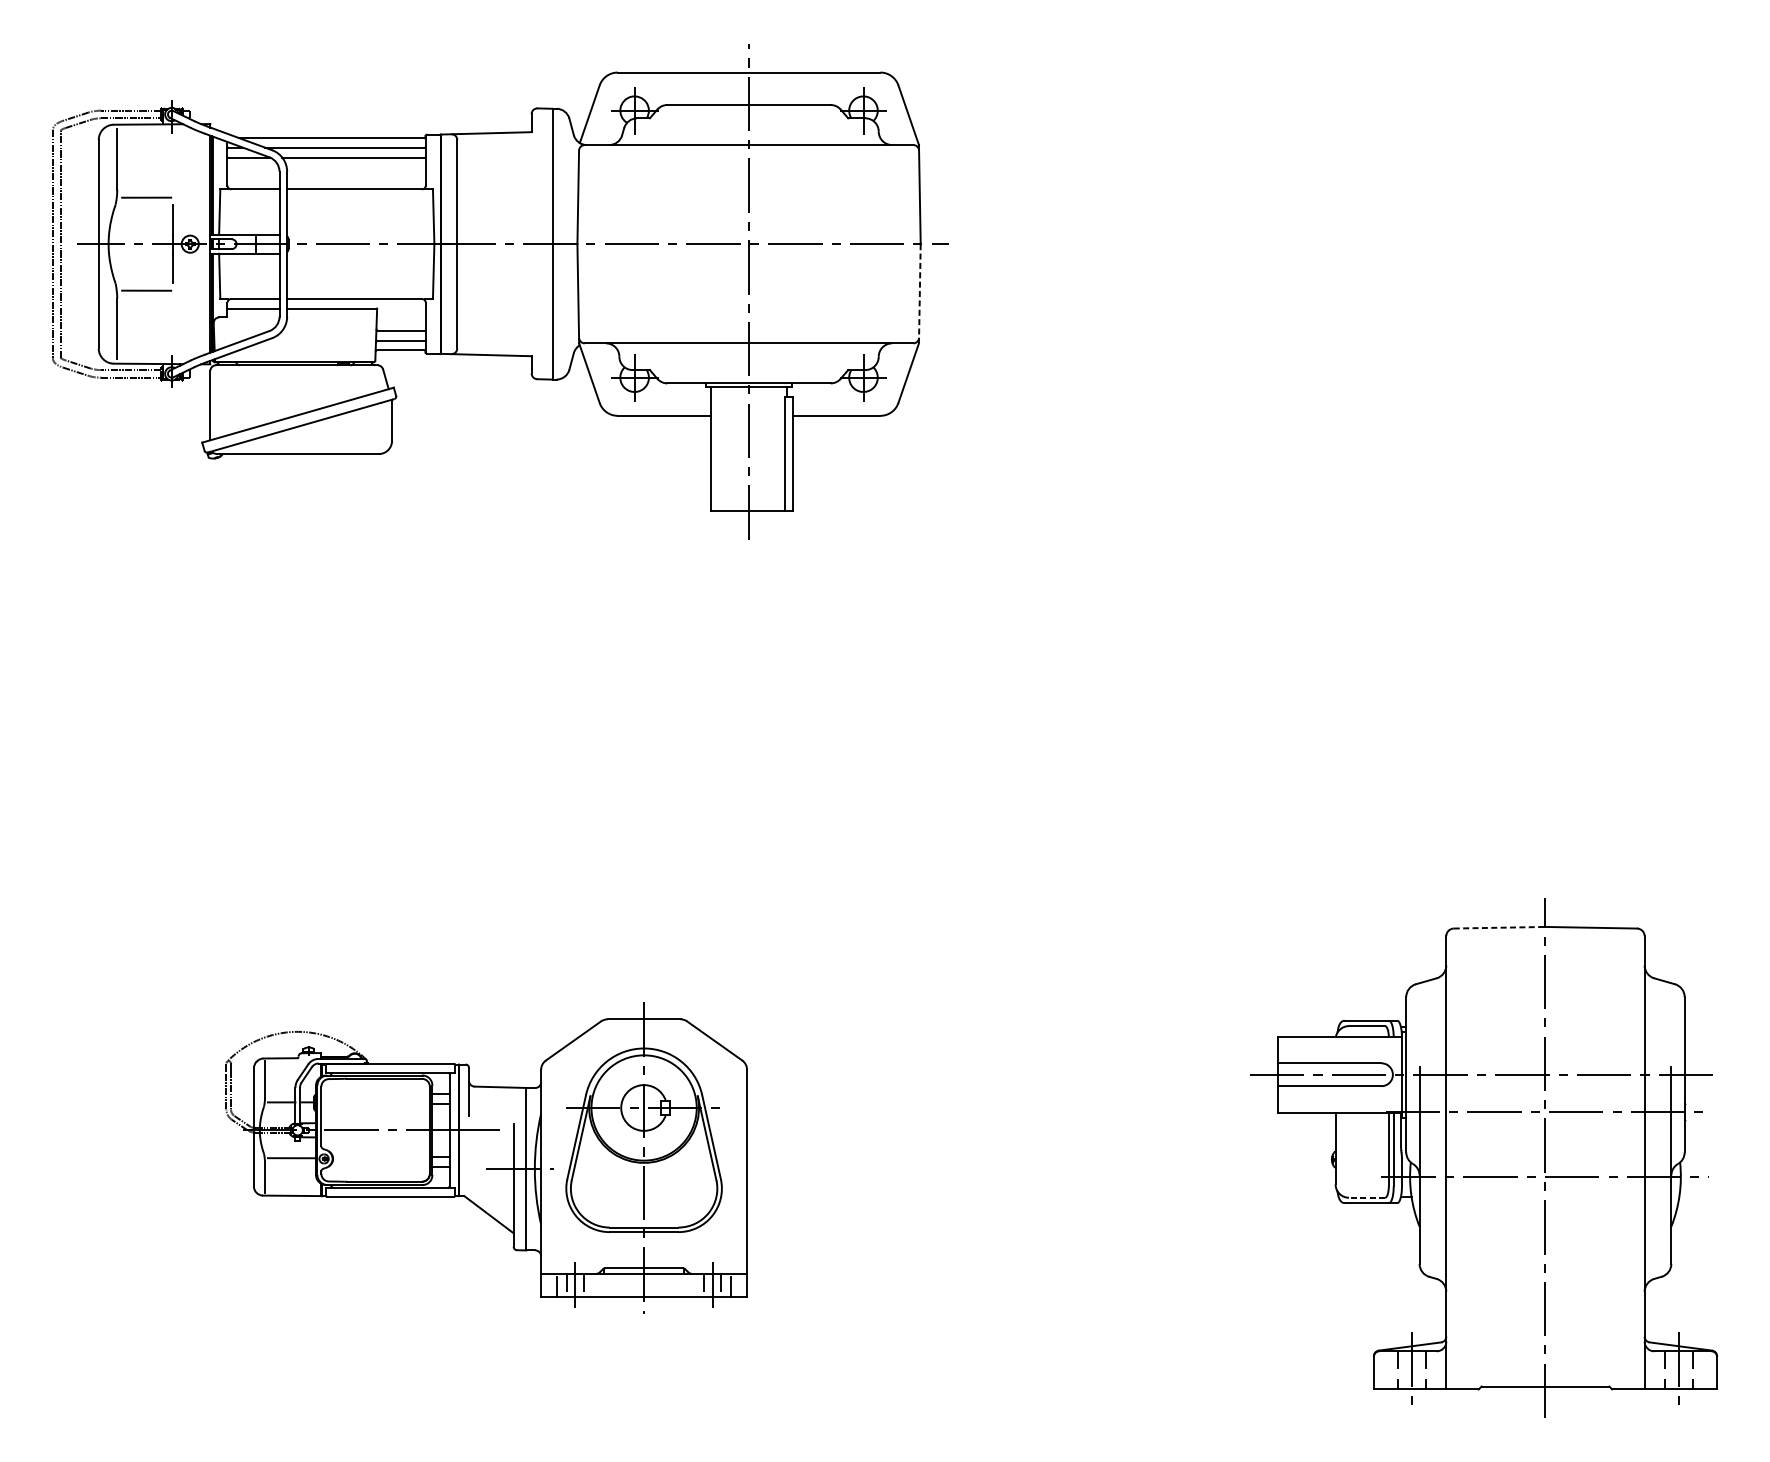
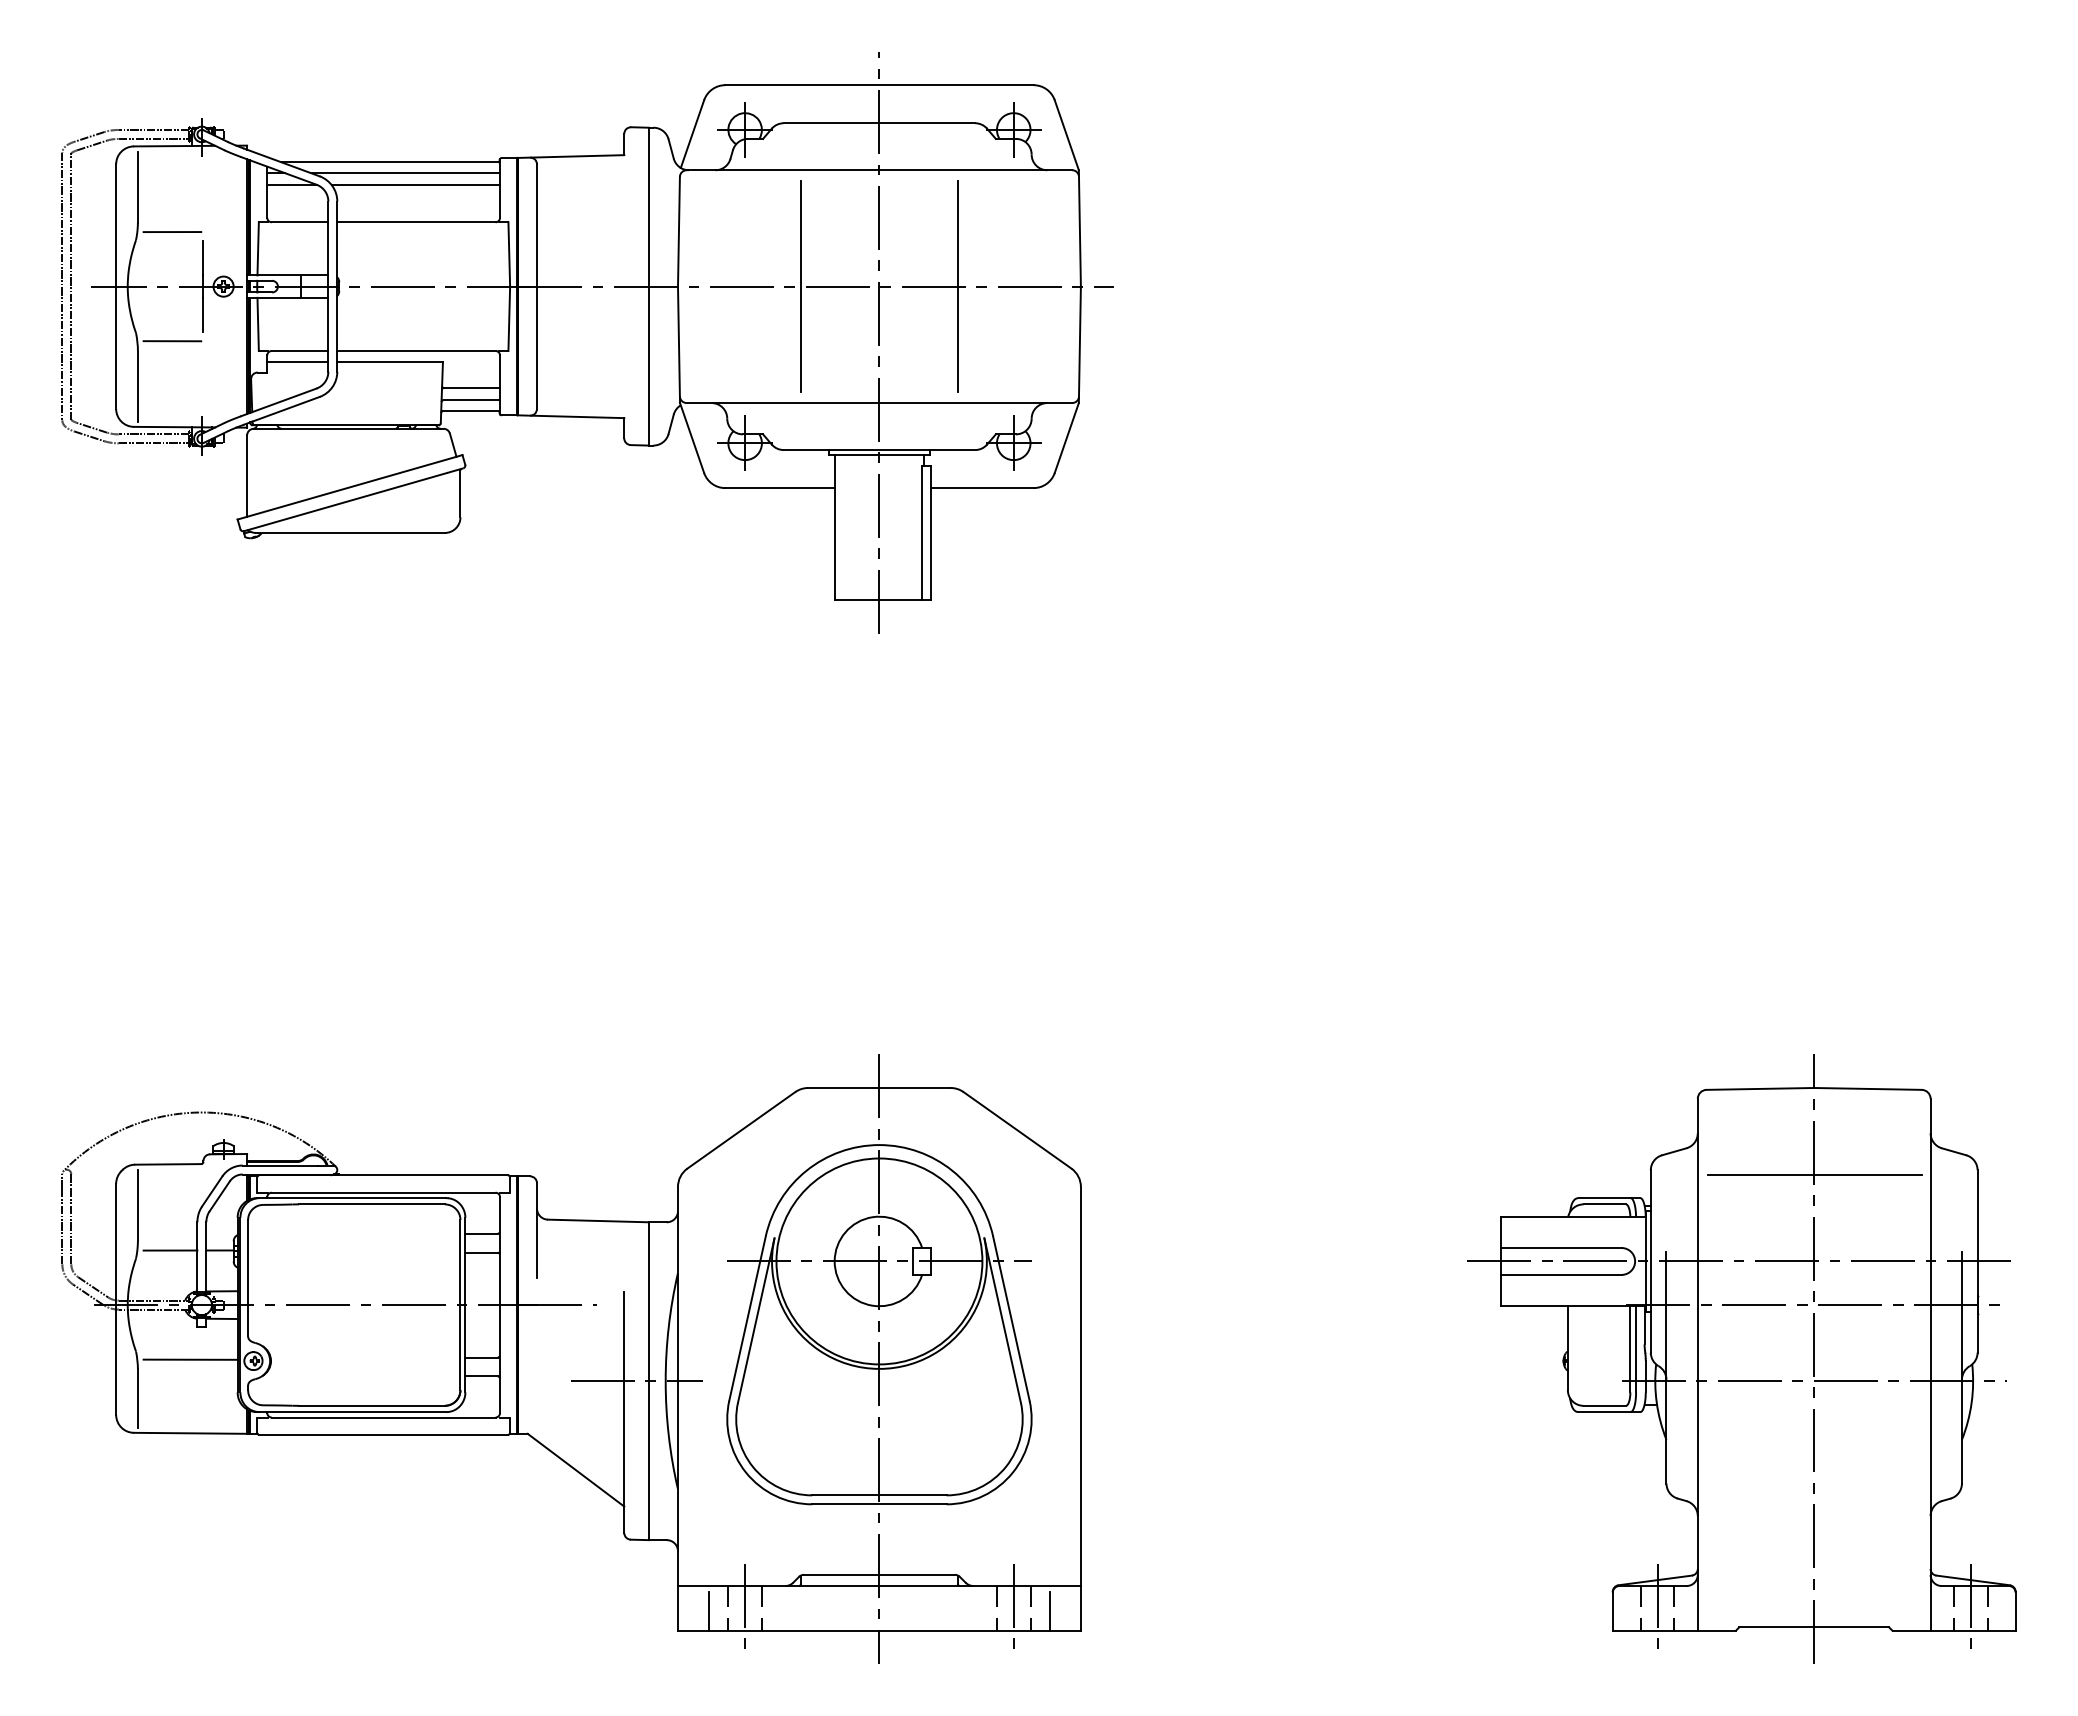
line: (682, 244) -> (801, 286), added
line: (815, 244) -> (957, 286), added
line: (919, 294) -> (1079, 345), dashed -> solid
line: (1499, 927) -> (1760, 1088), dashed -> solid
line: (1545, 1001) -> (1814, 1175), added
part: (486, 1157) -> (571, 1358), size x1.67
line: (1366, 1197) -> (1604, 1405), dashed -> solid

